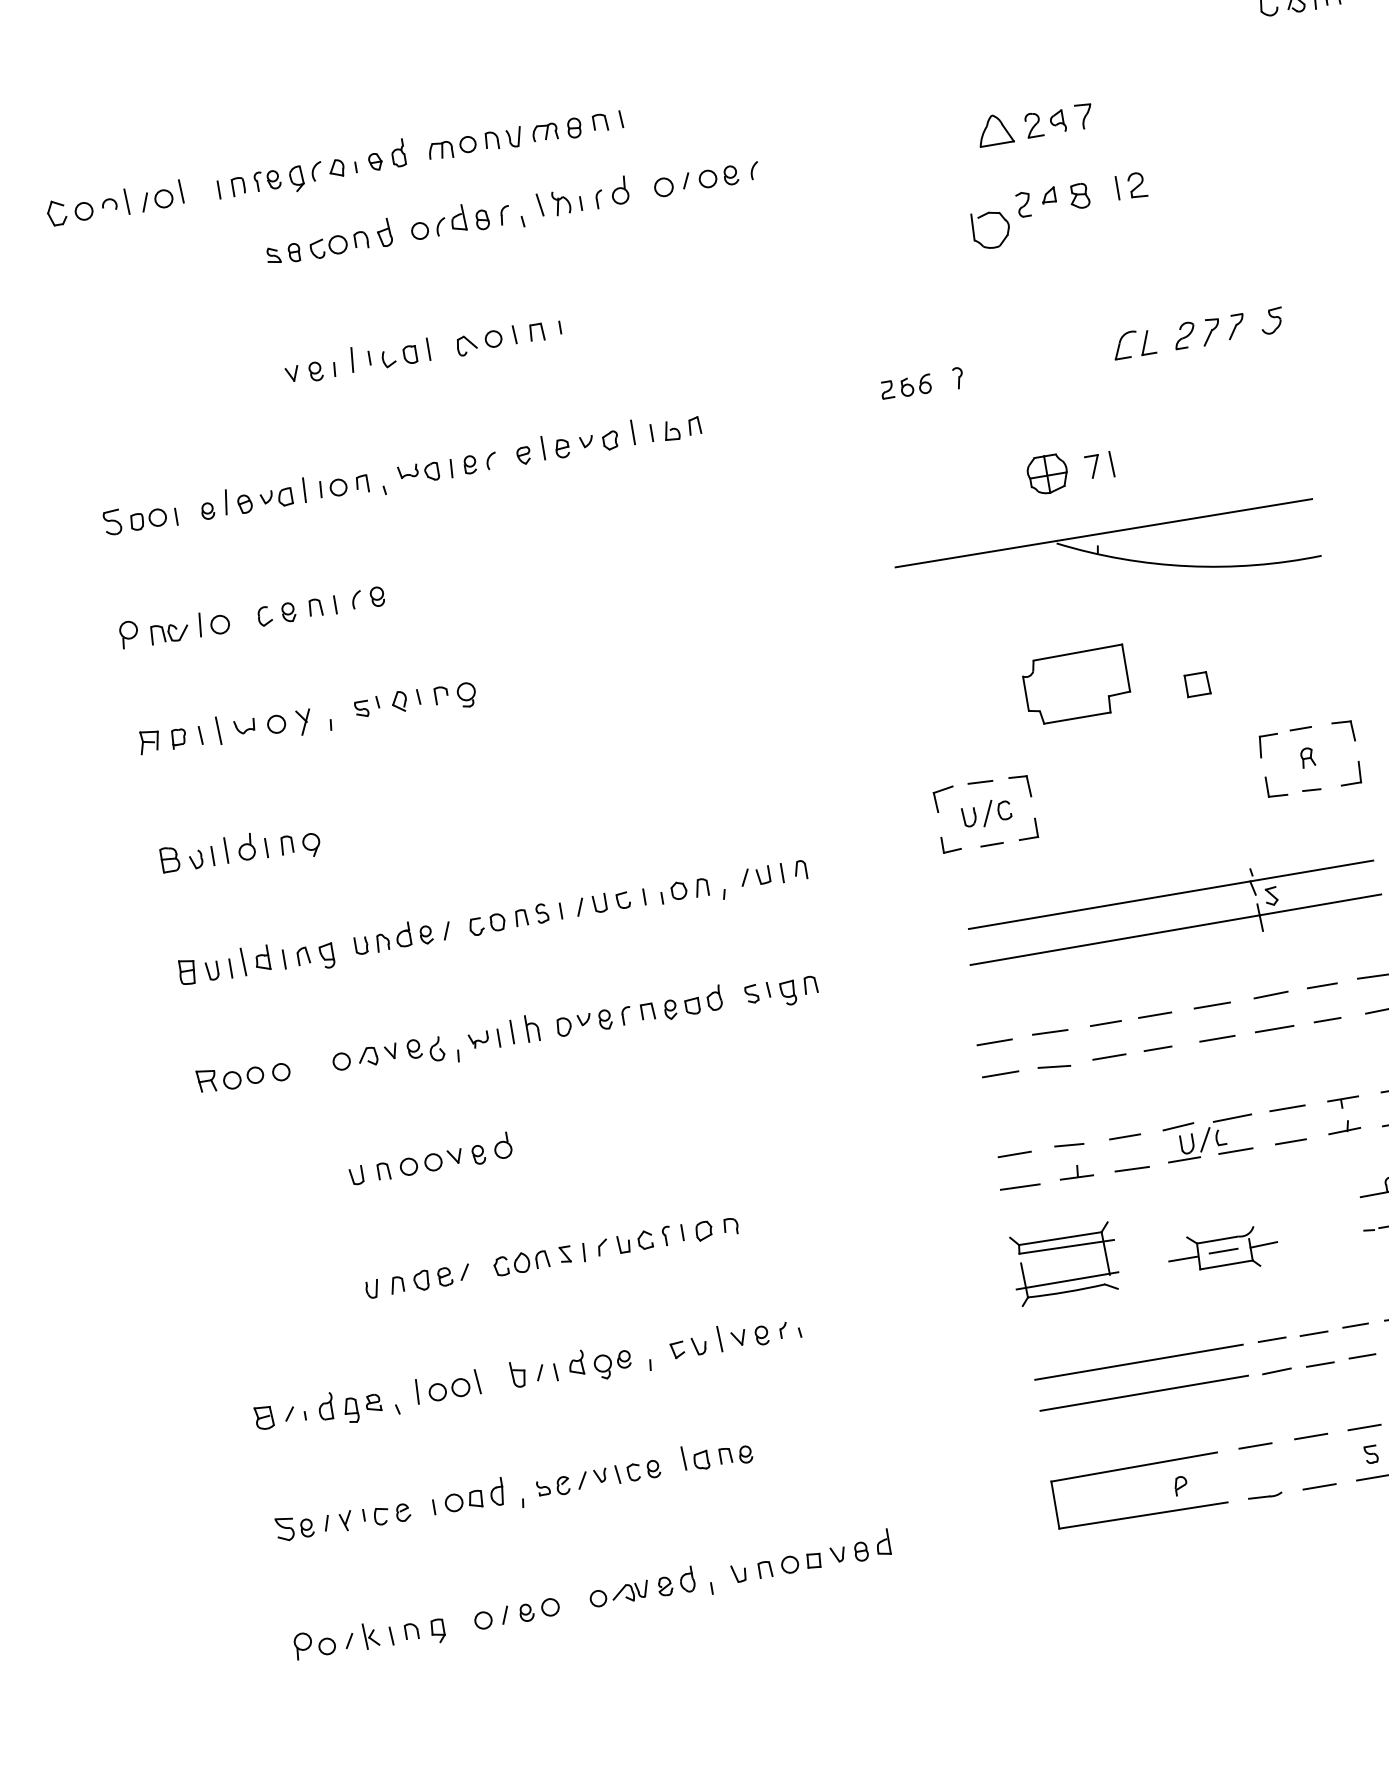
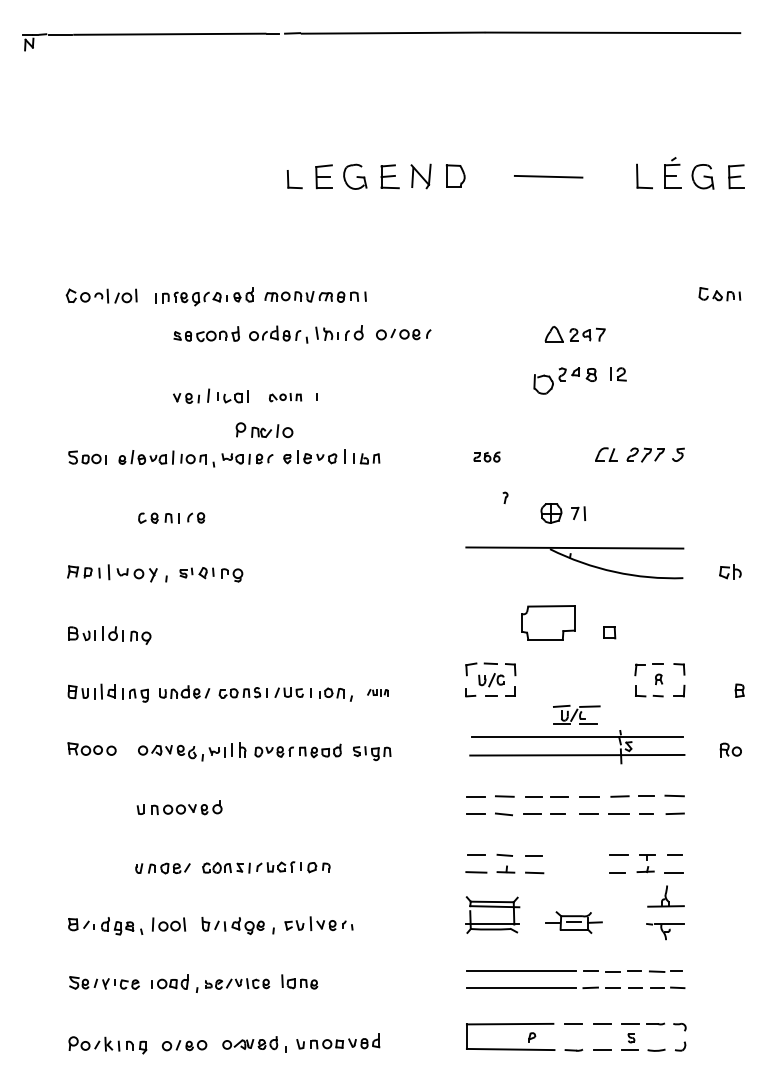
part: (500, 338) -> (285, 397), size x0.7
part: (958, 377) -> (505, 497), moved
part: (174, 626) -> (264, 429), moved
part: (772, 874) -> (377, 692), size x0.6
part: (1209, 1137) -> (576, 714), moved

